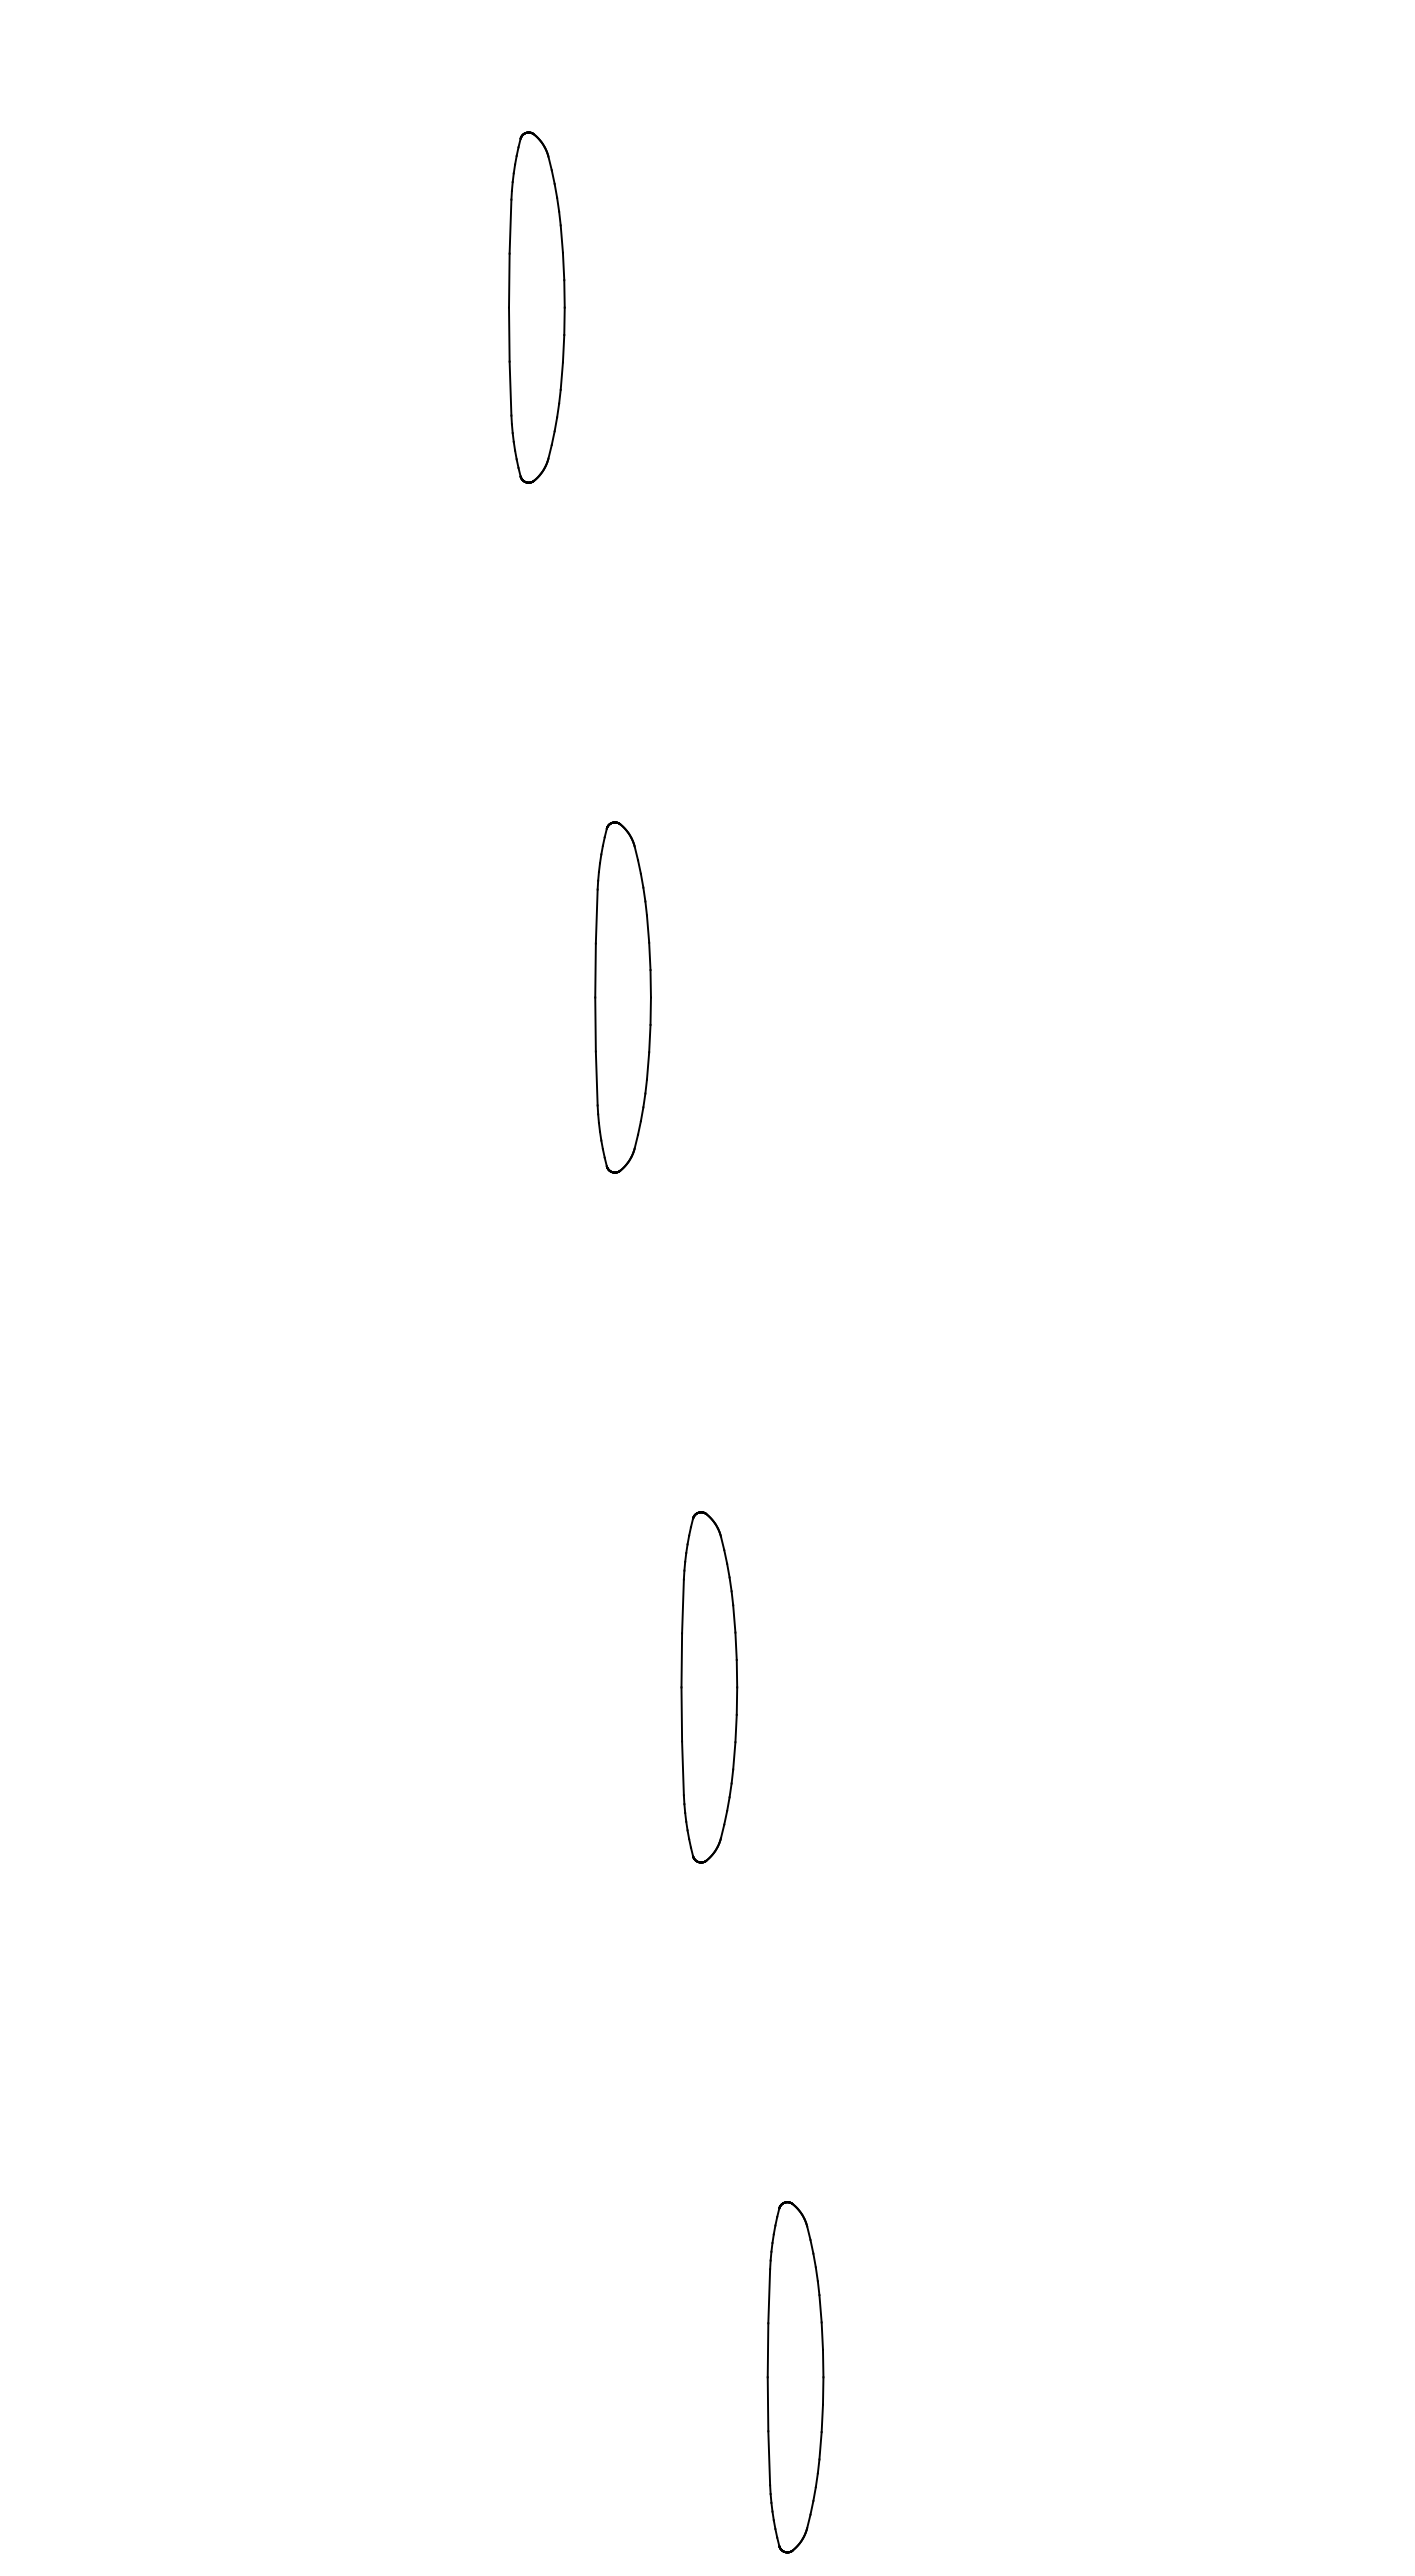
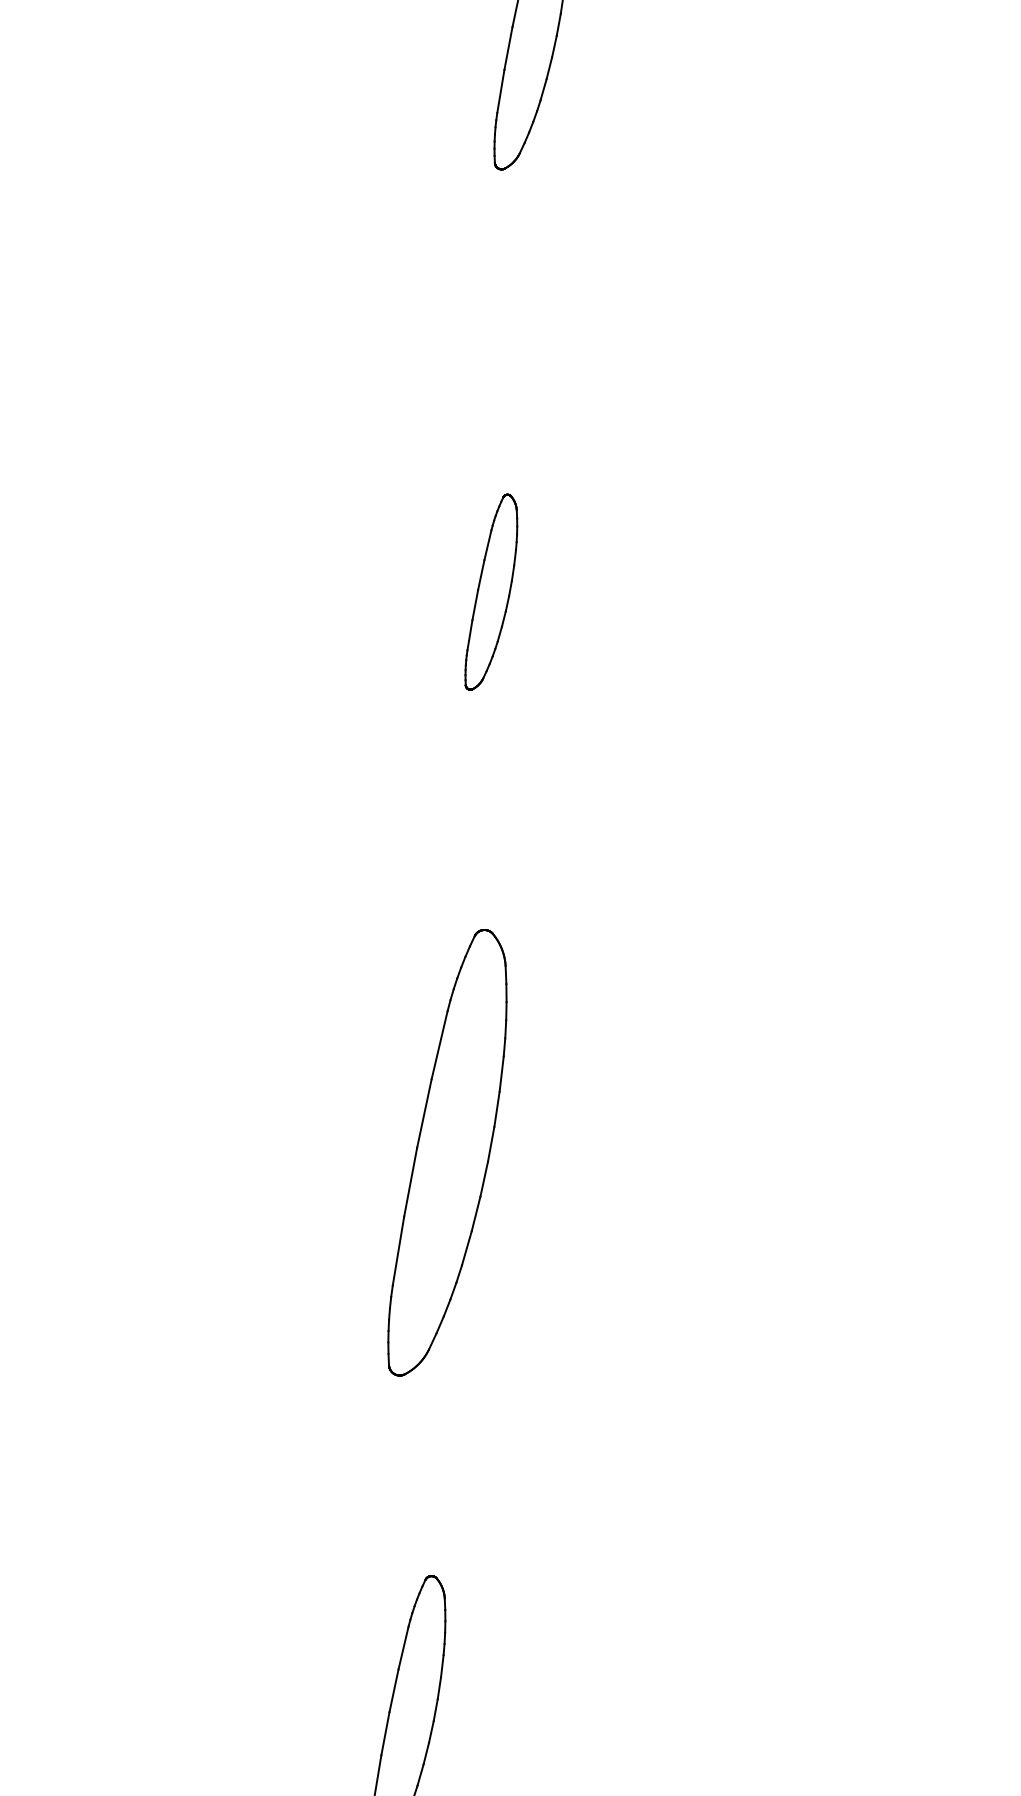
part: (622, 997) -> (493, 593), size x0.7
part: (709, 1687) -> (452, 1155), size x1.6

